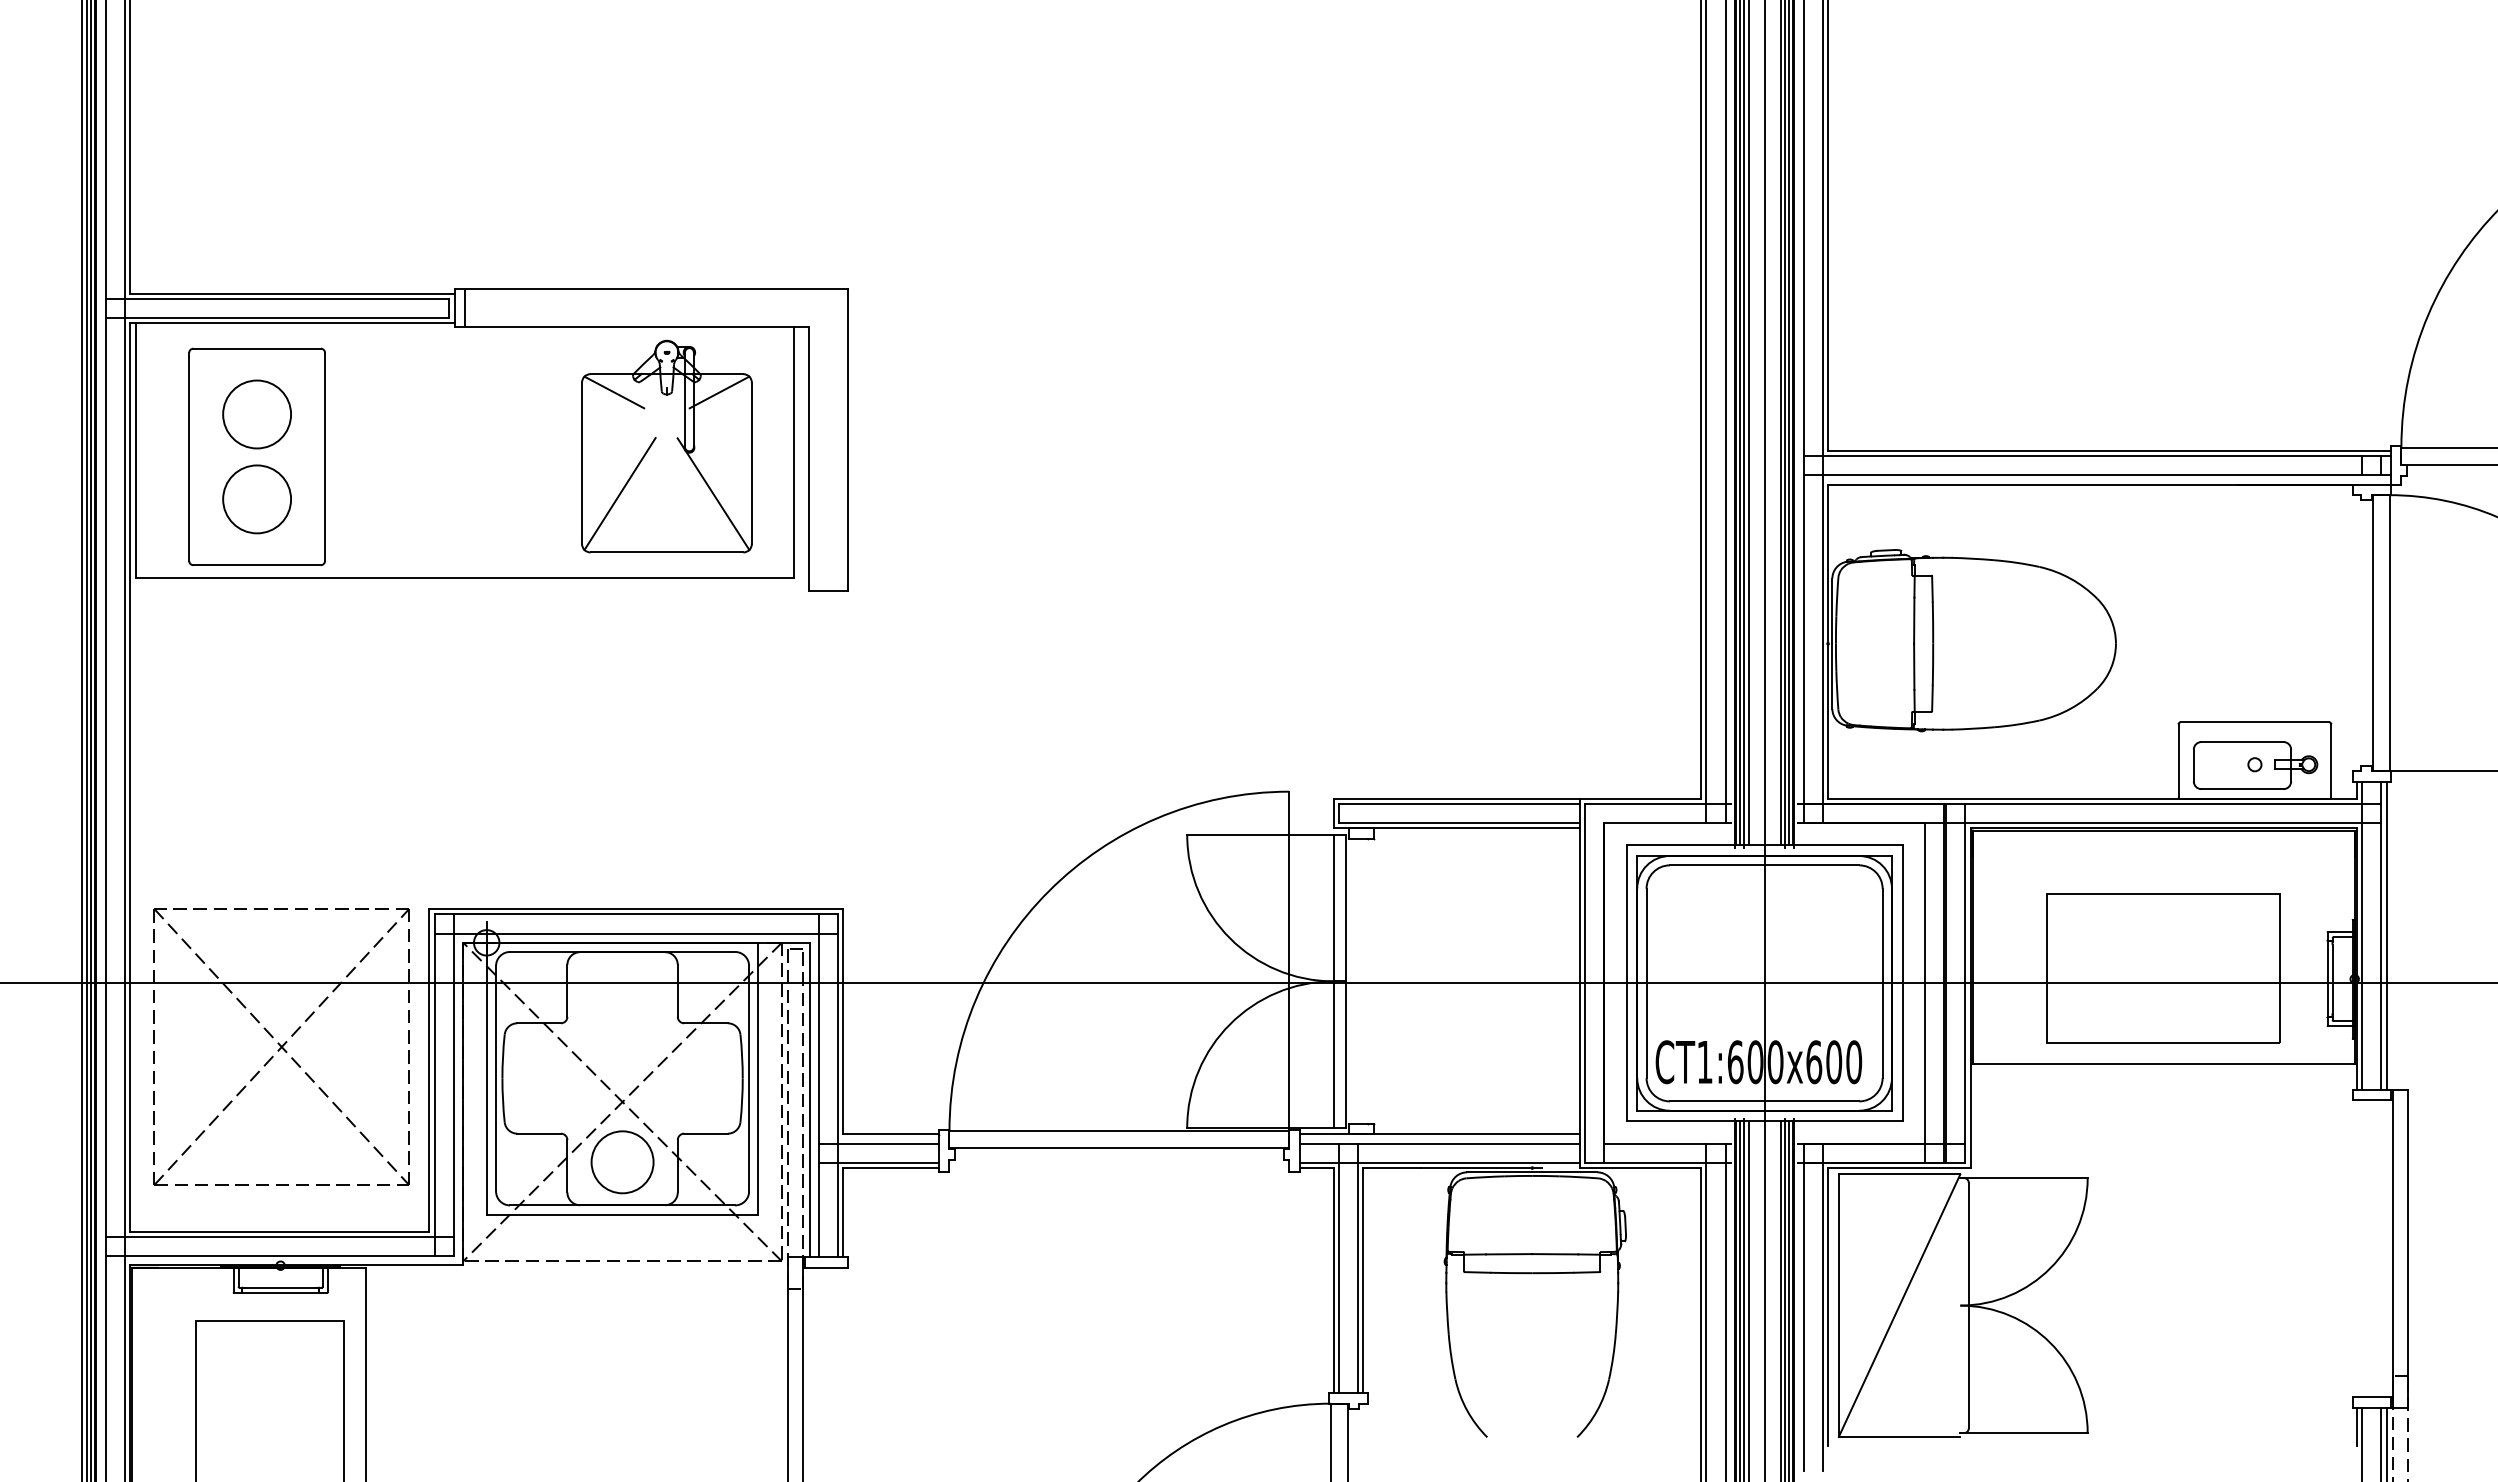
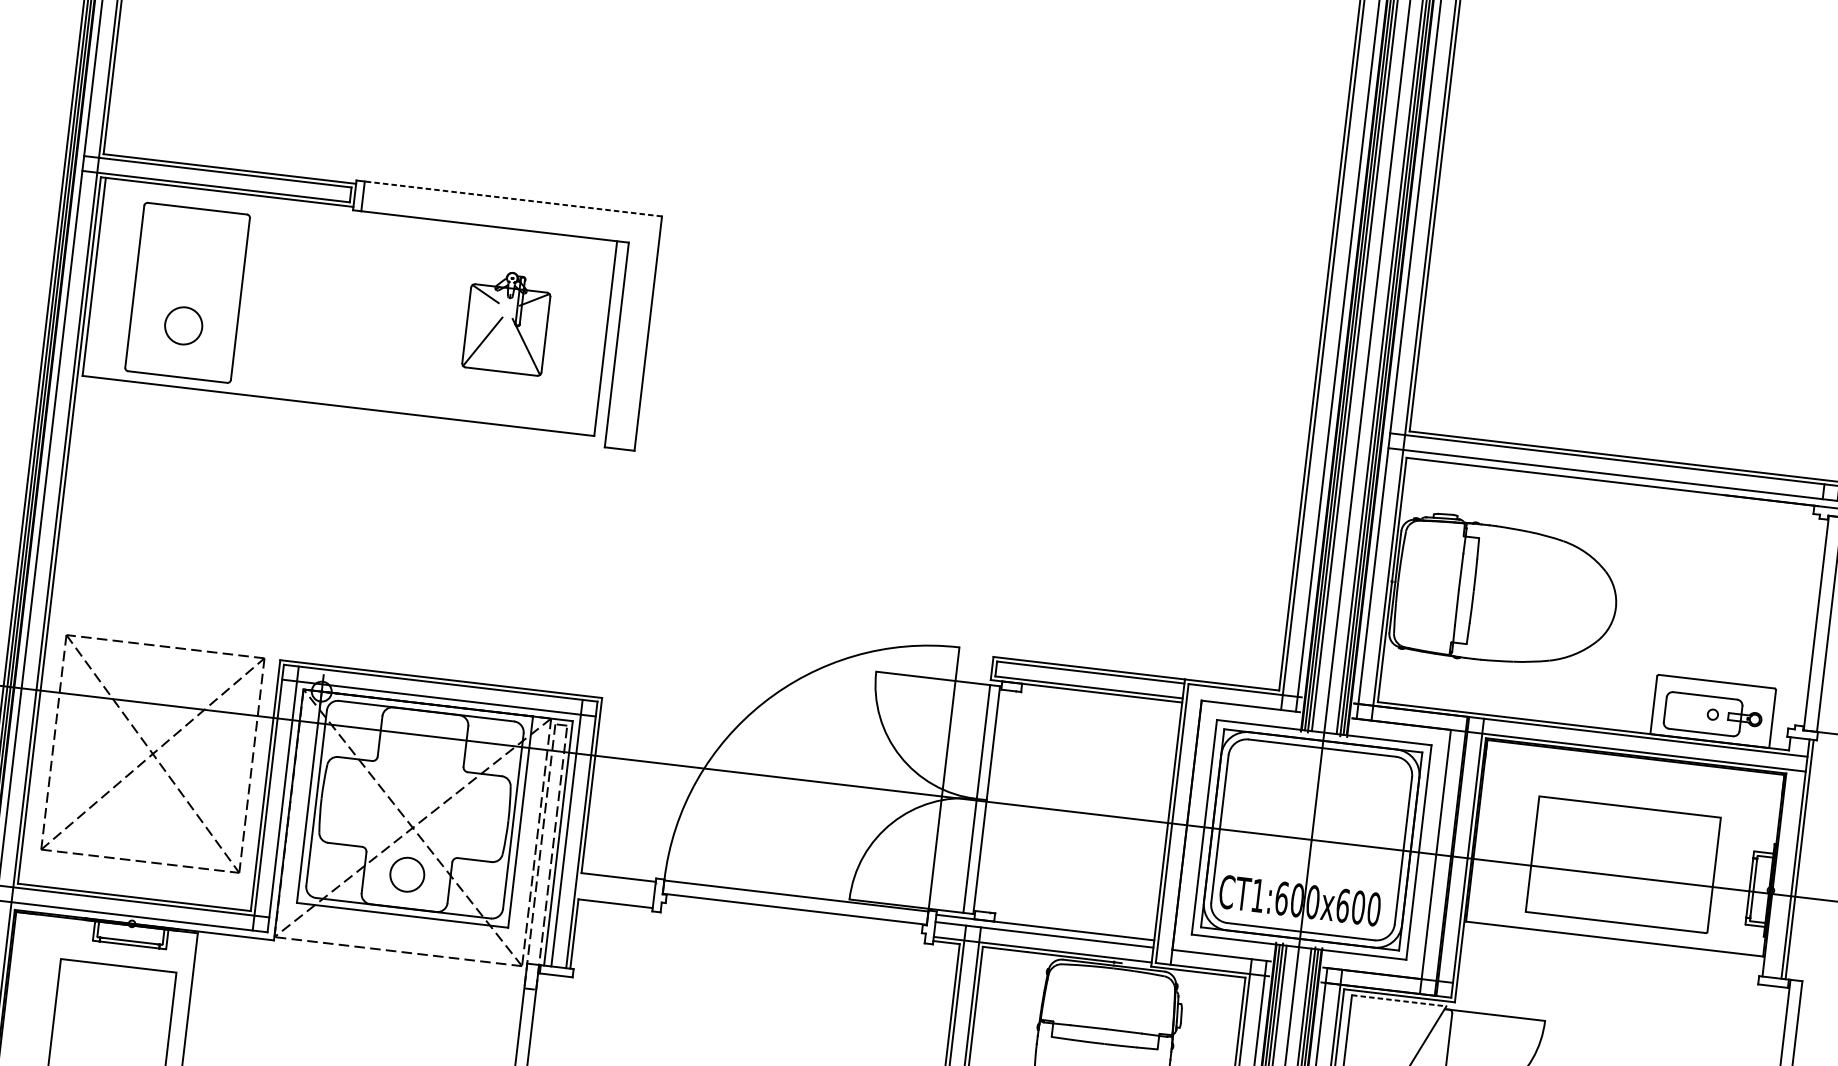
line: (655, 289) -> (512, 199), solid -> dashed
circle: (256, 414) -> (191, 259), removed
part: (666, 446) -> (506, 322), size x0.6
circle: (256, 499) -> (183, 325), size x0.7
line: (2362, 935) -> (1780, 857), removed
line: (878, 1143) -> (608, 883), removed
circle: (622, 1162) -> (407, 874), size x0.7
line: (878, 1162) -> (606, 898), removed
line: (1899, 1174) -> (1399, 1000), solid -> dashed

